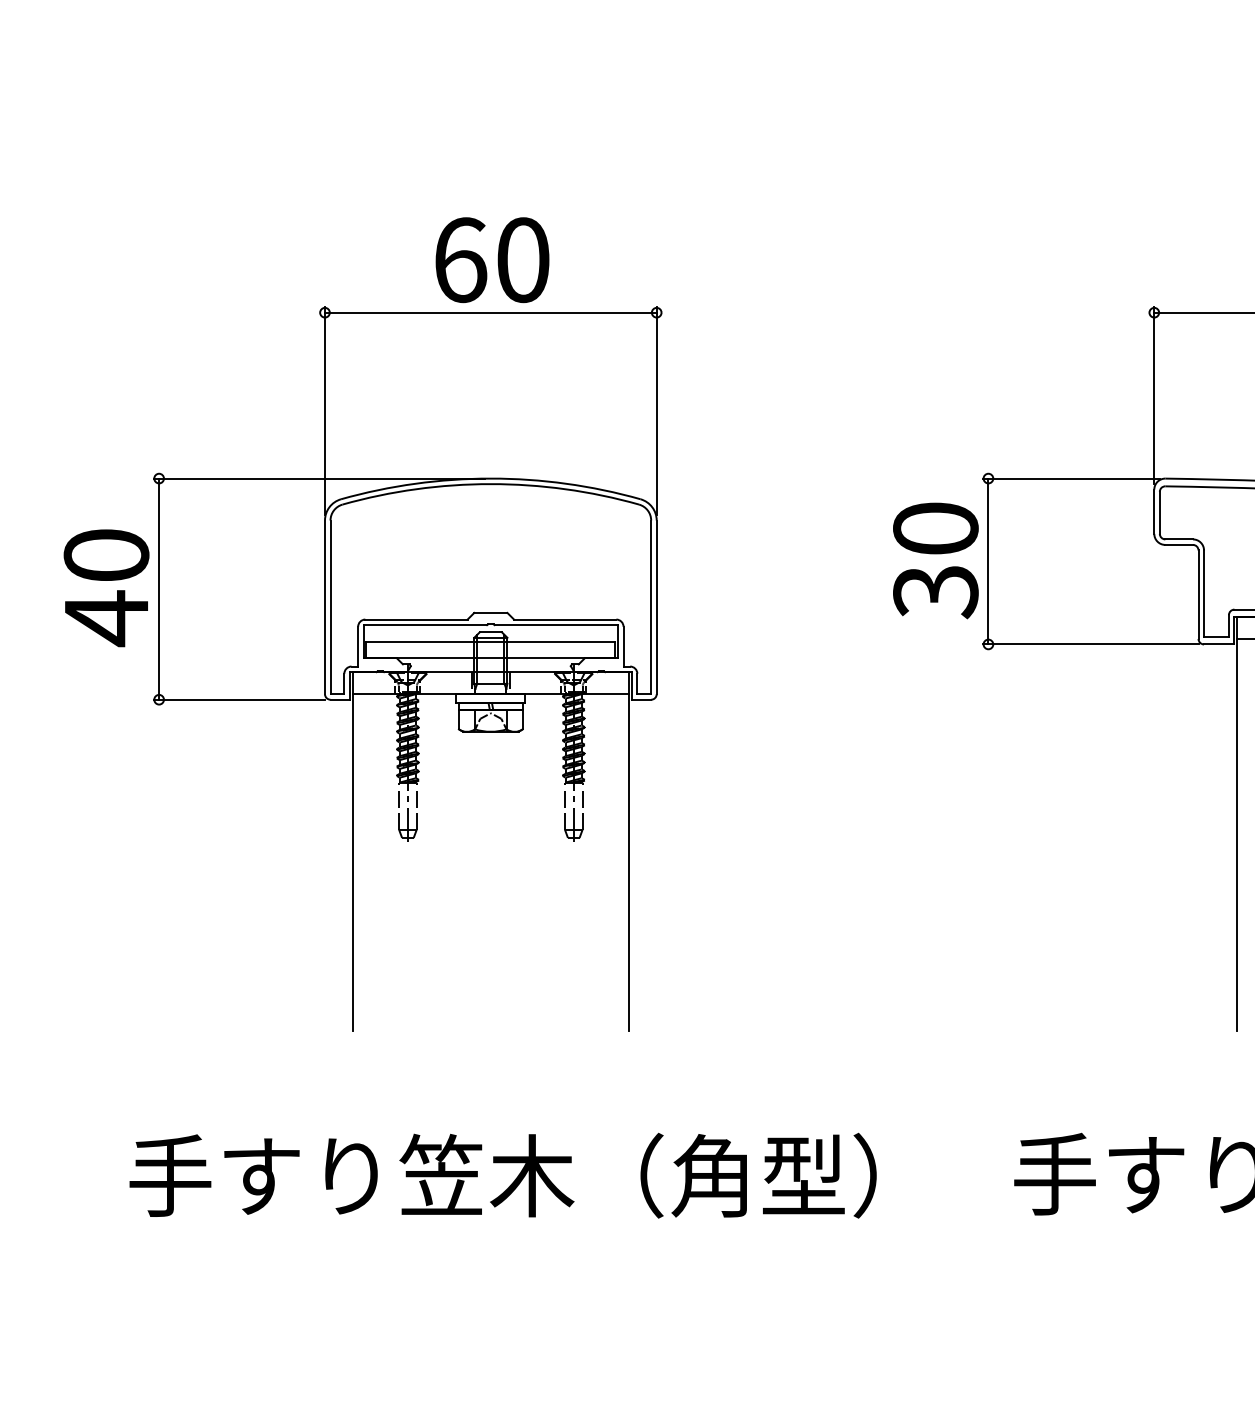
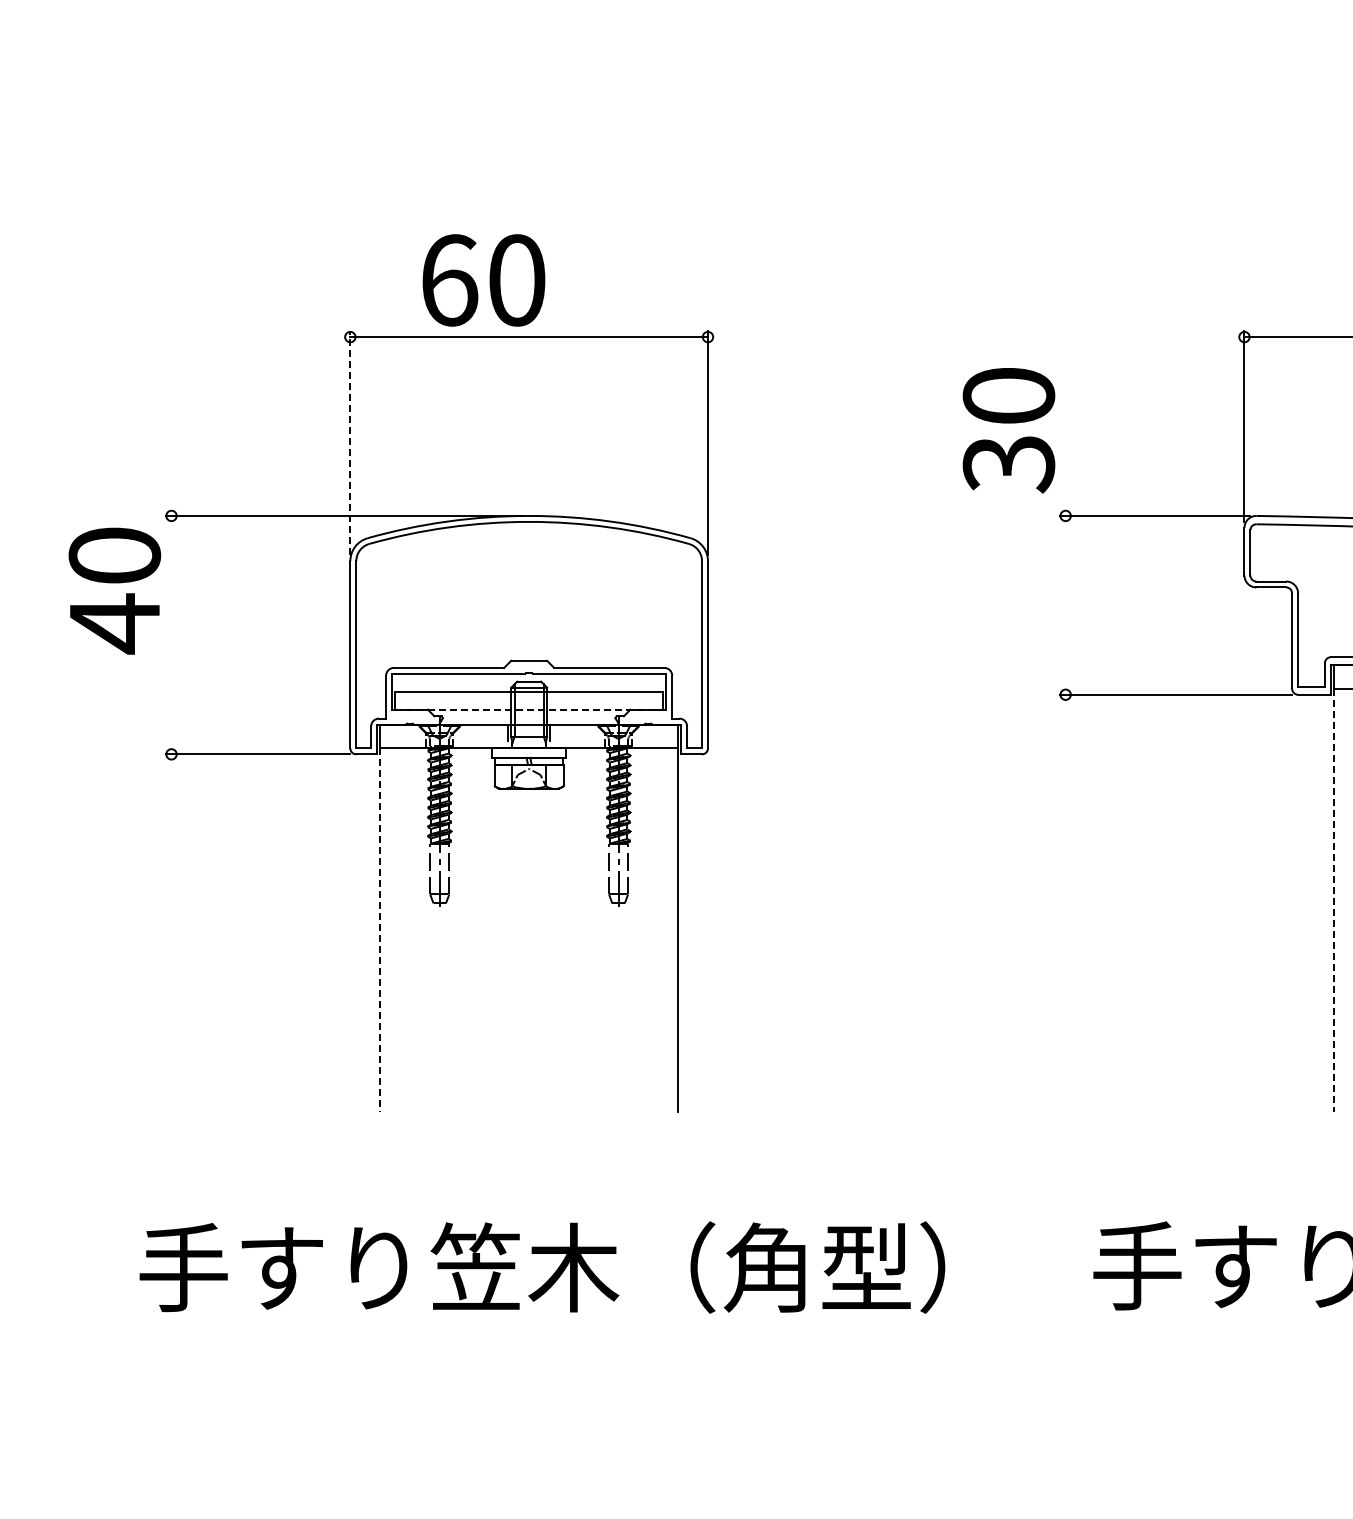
text: (492, 260) -> (483, 280), moved
line: (325, 410) -> (350, 442), solid -> dashed
text: (935, 560) -> (1008, 430), moved
line: (988, 560) -> (1065, 604), removed
text: (106, 587) -> (114, 590), moved
line: (159, 588) -> (171, 634), removed
line: (491, 658) -> (529, 709), solid -> dashed
line: (1236, 835) -> (1333, 900), solid -> dashed
line: (352, 863) -> (380, 930), solid -> dashed

